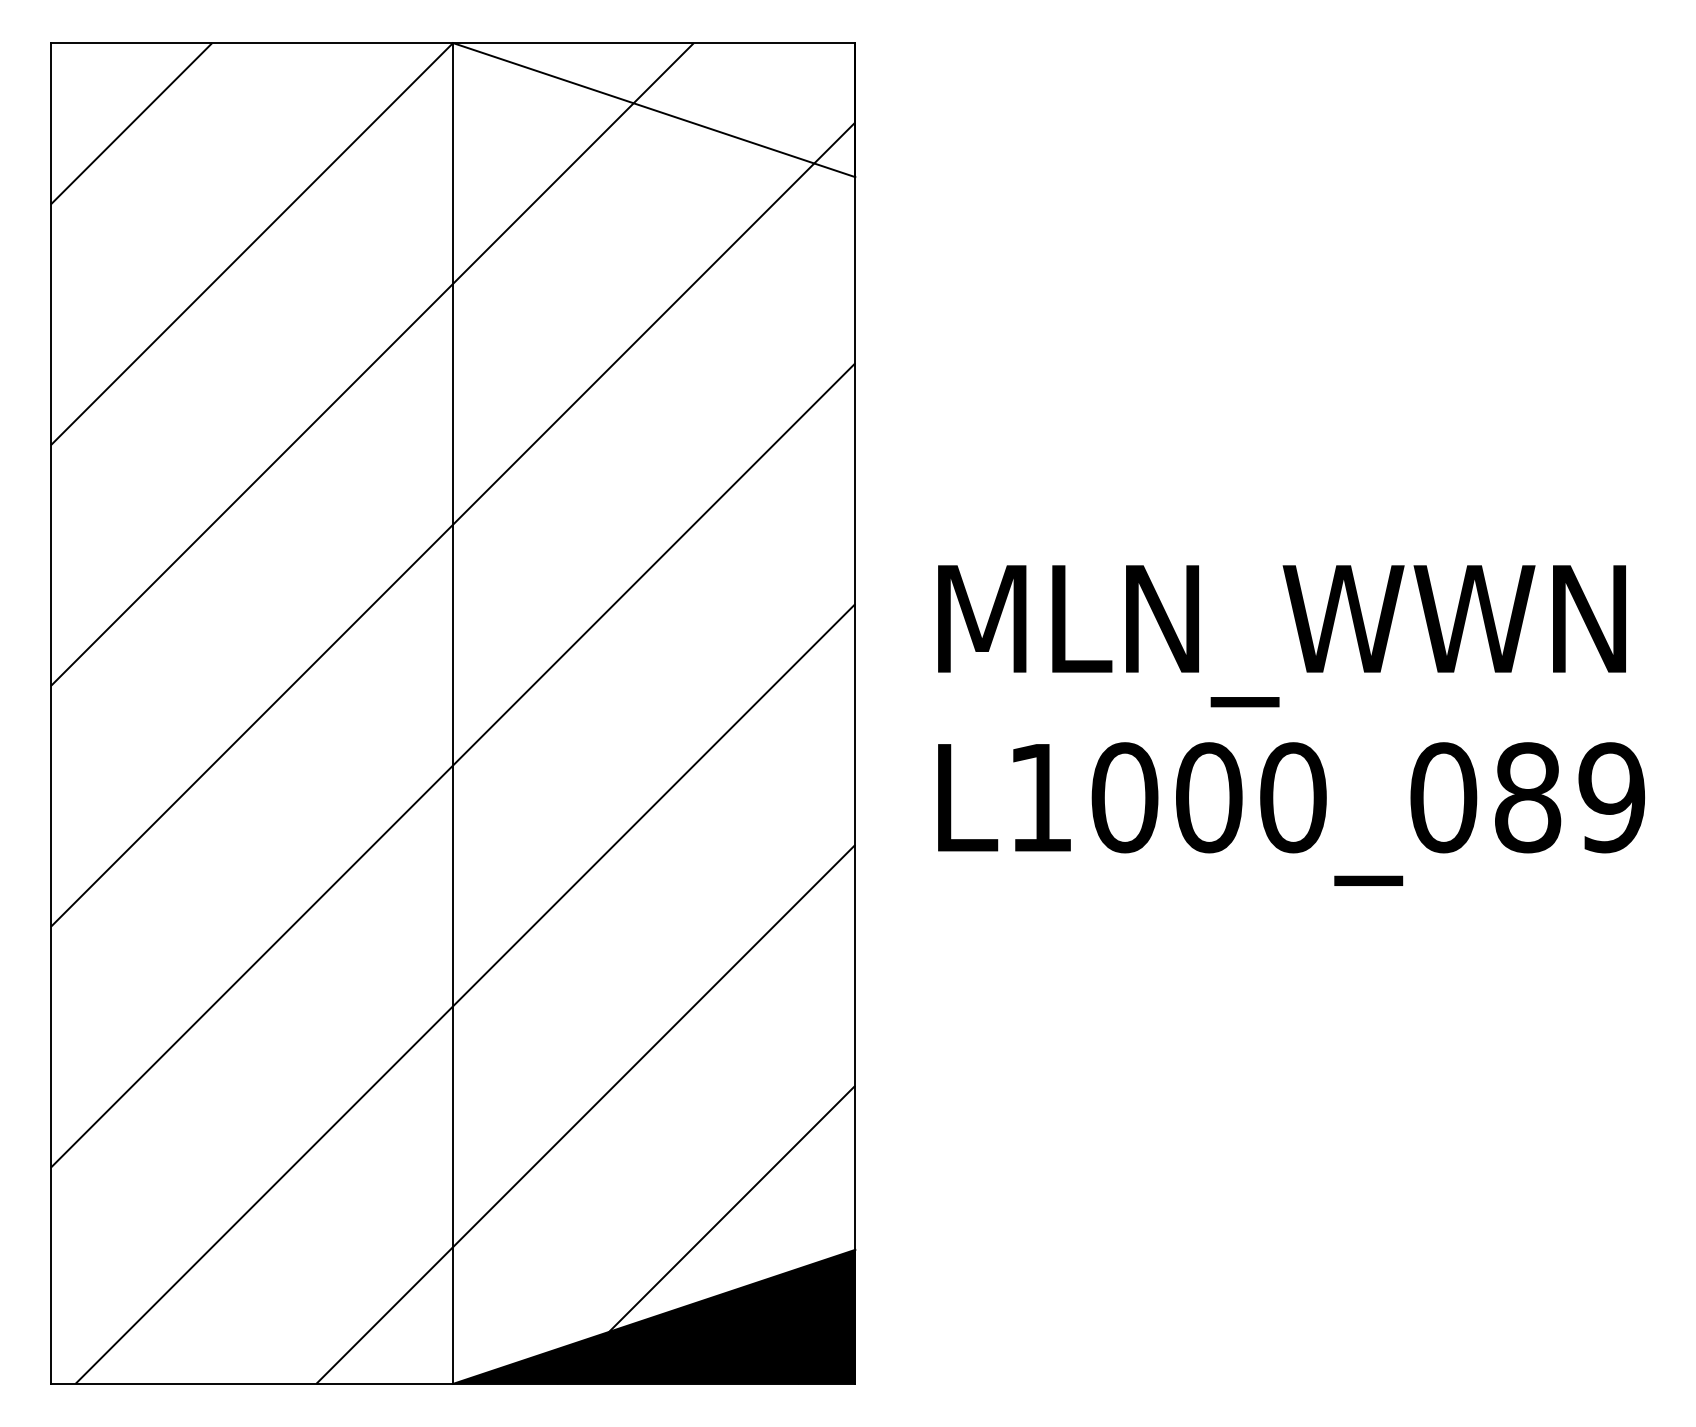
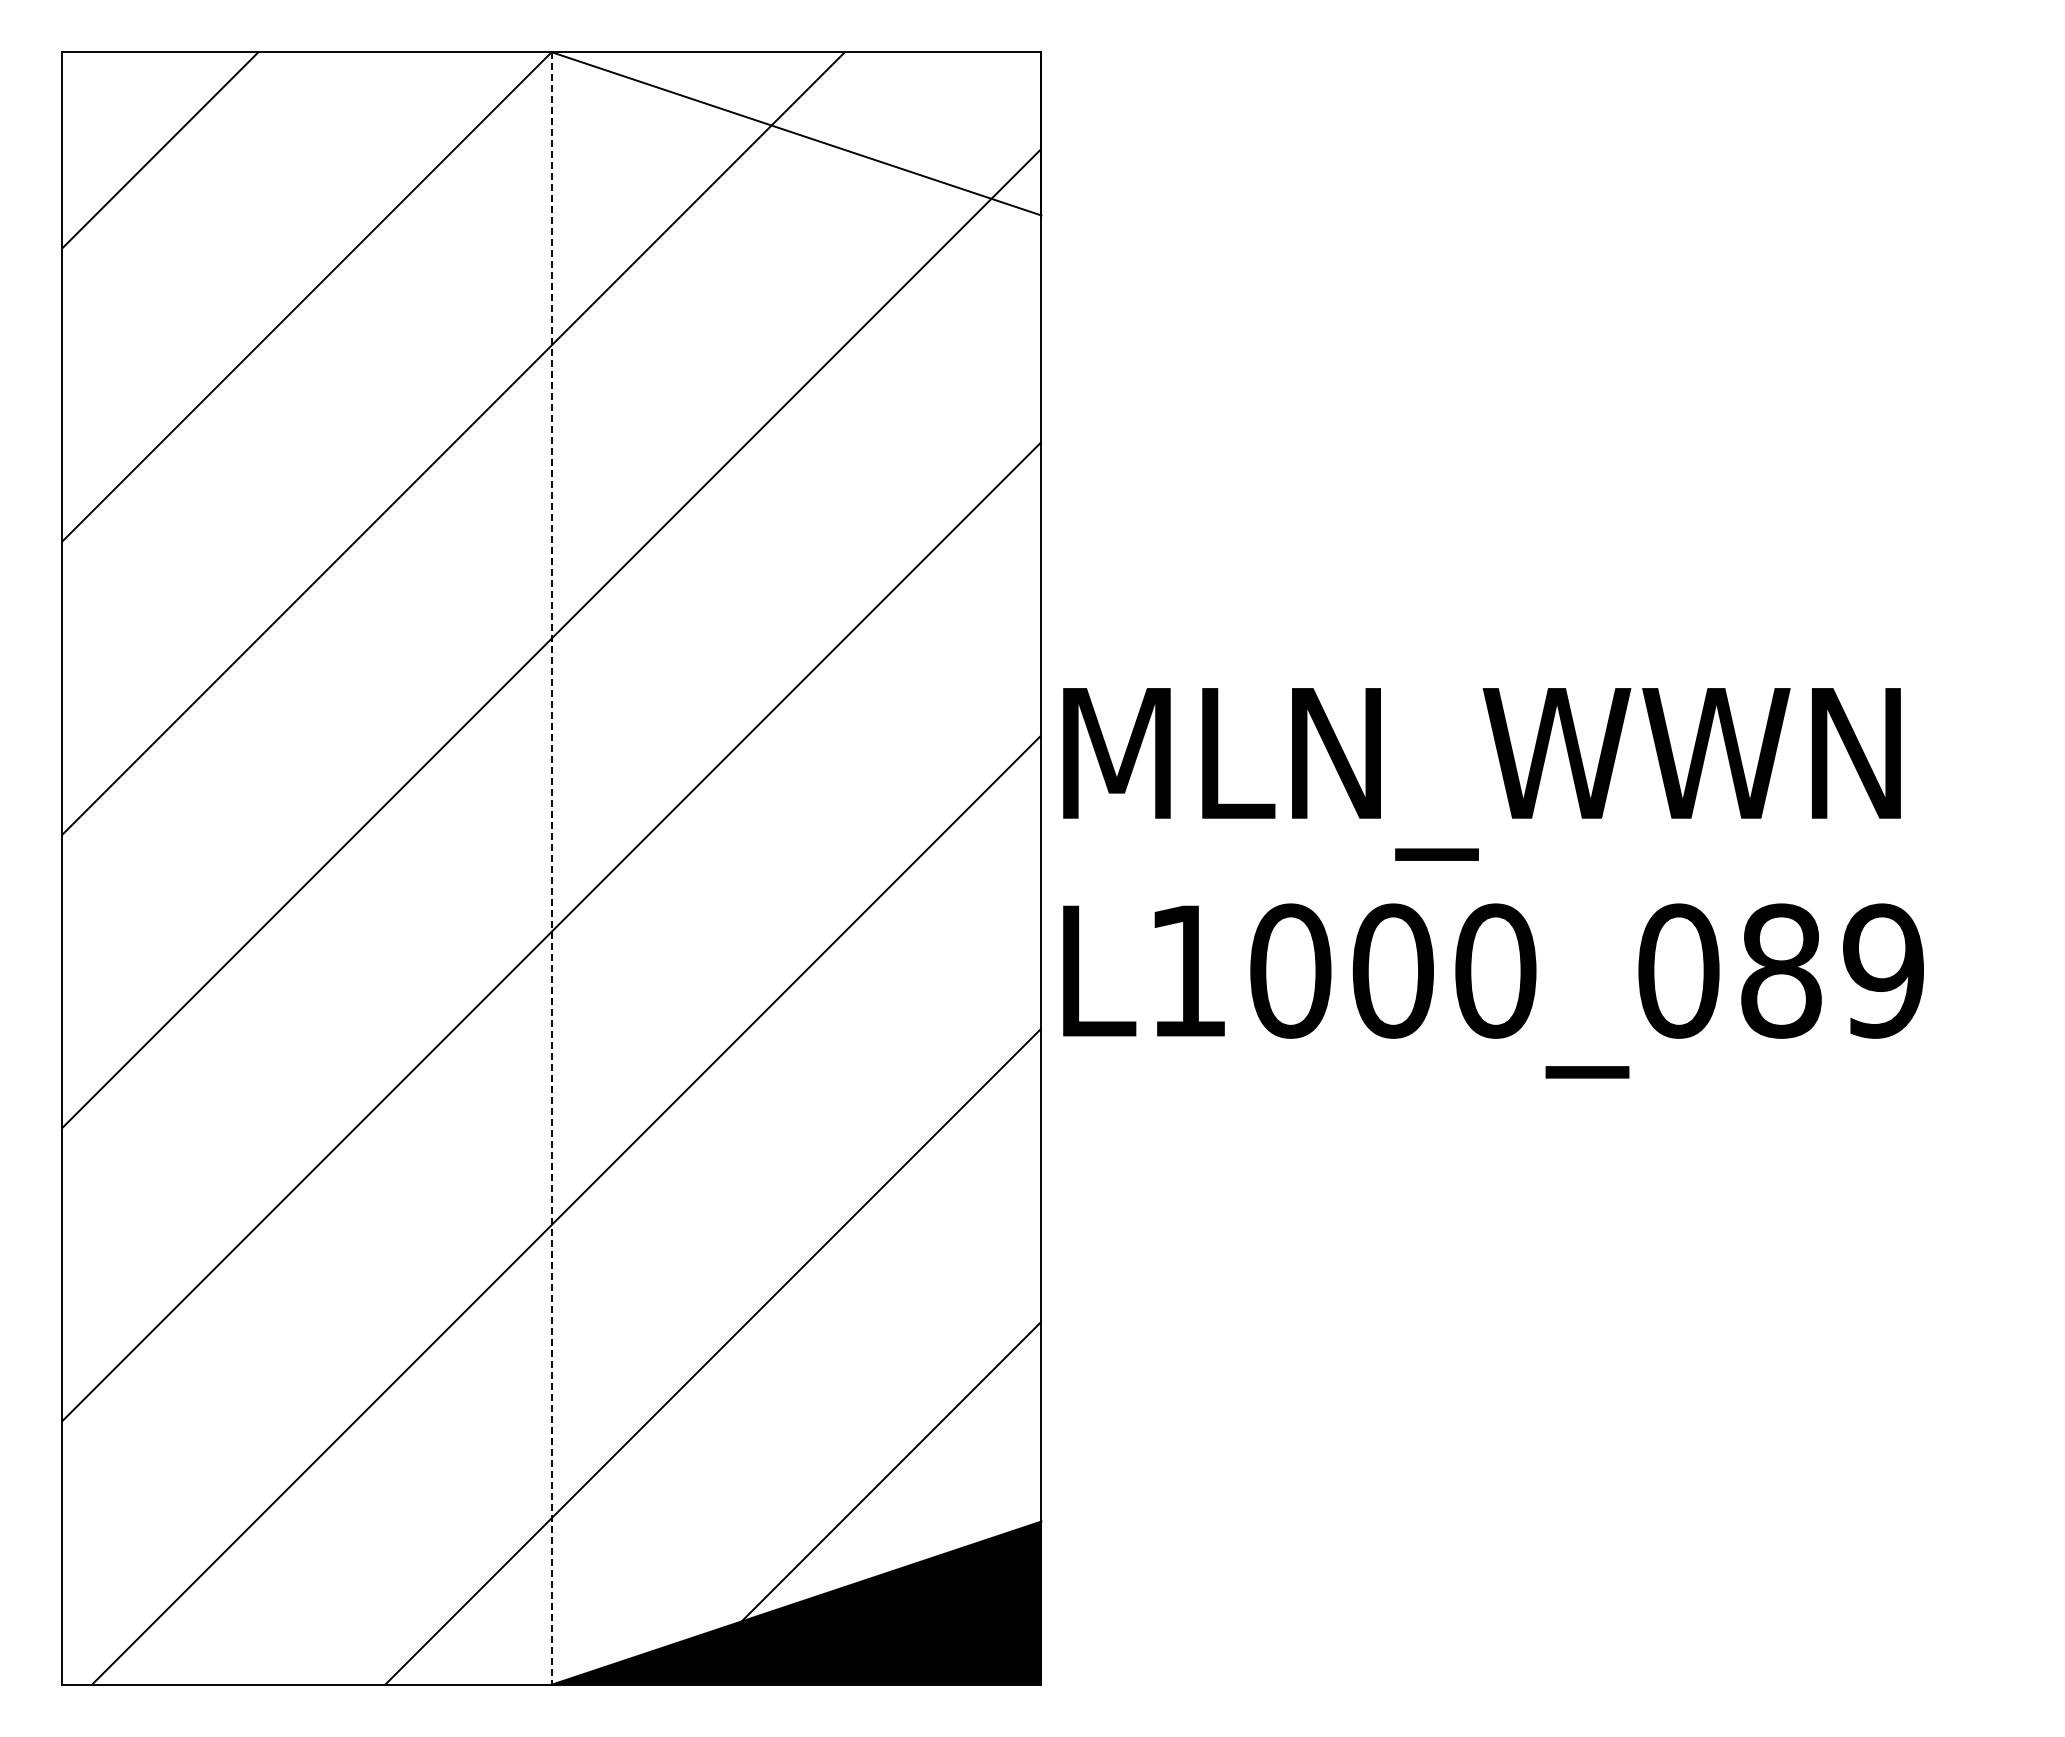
line: (452, 713) -> (551, 868), solid -> dashed
text: (1291, 725) -> (1493, 883), moved

